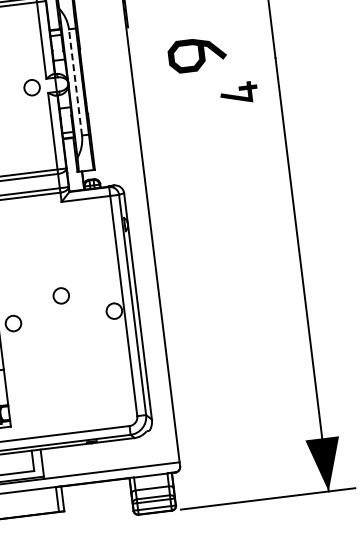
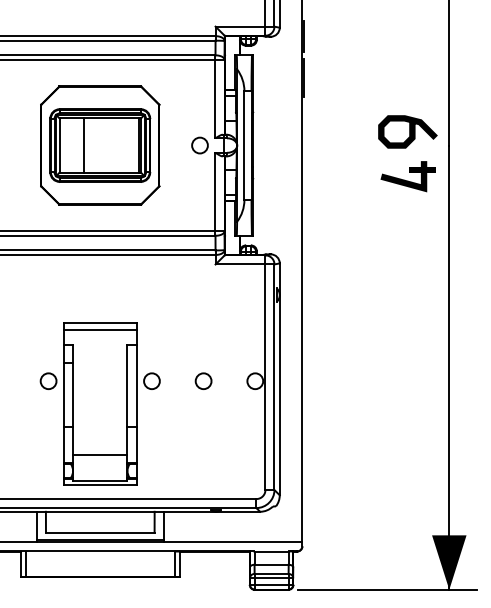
curve: (198, 54) -> (409, 131), moved
line: (75, 82) -> (244, 145), dashed -> solid
part: (238, 93) -> (407, 176), size x1.43
circle: (61, 295) -> (203, 380), moved

